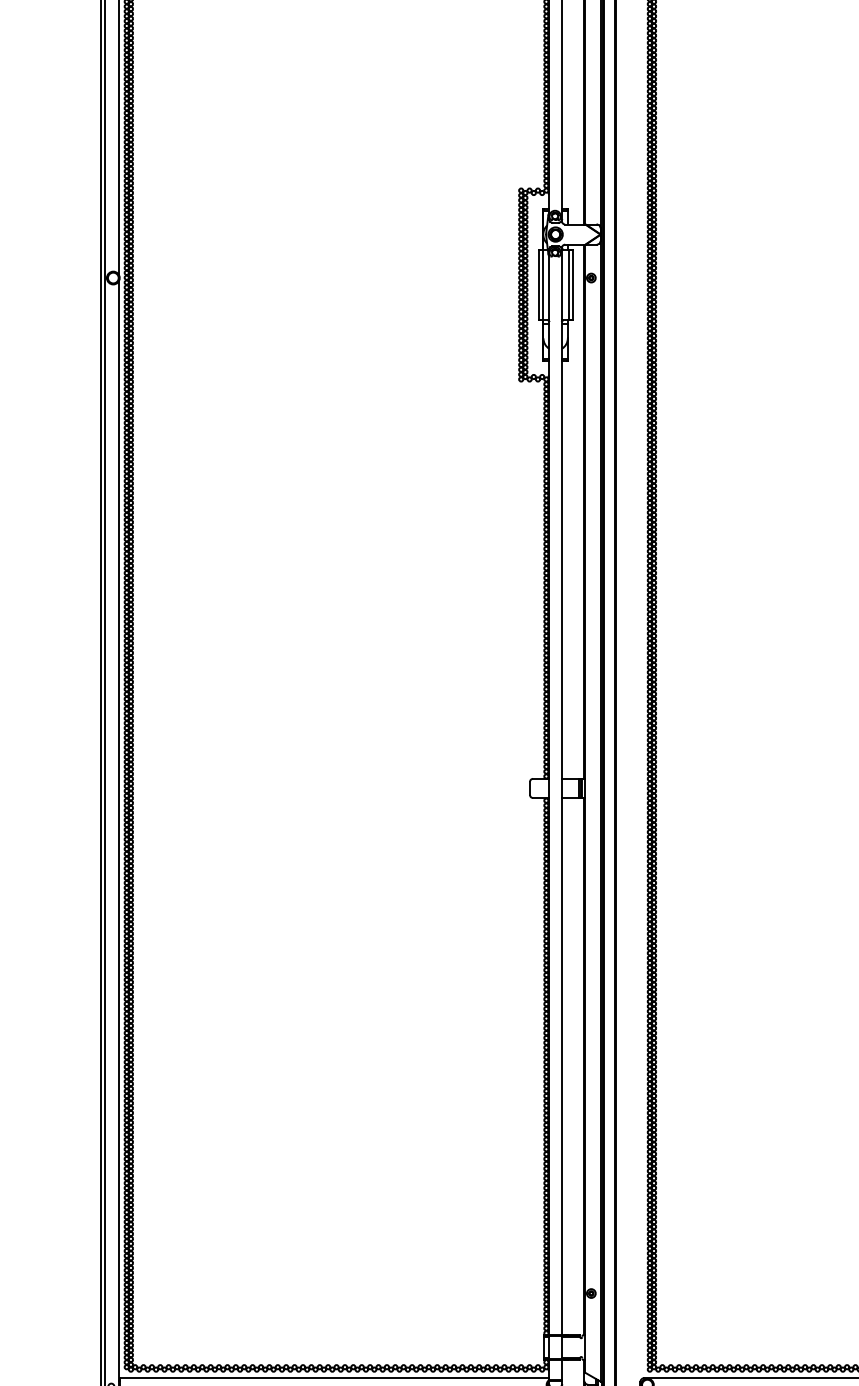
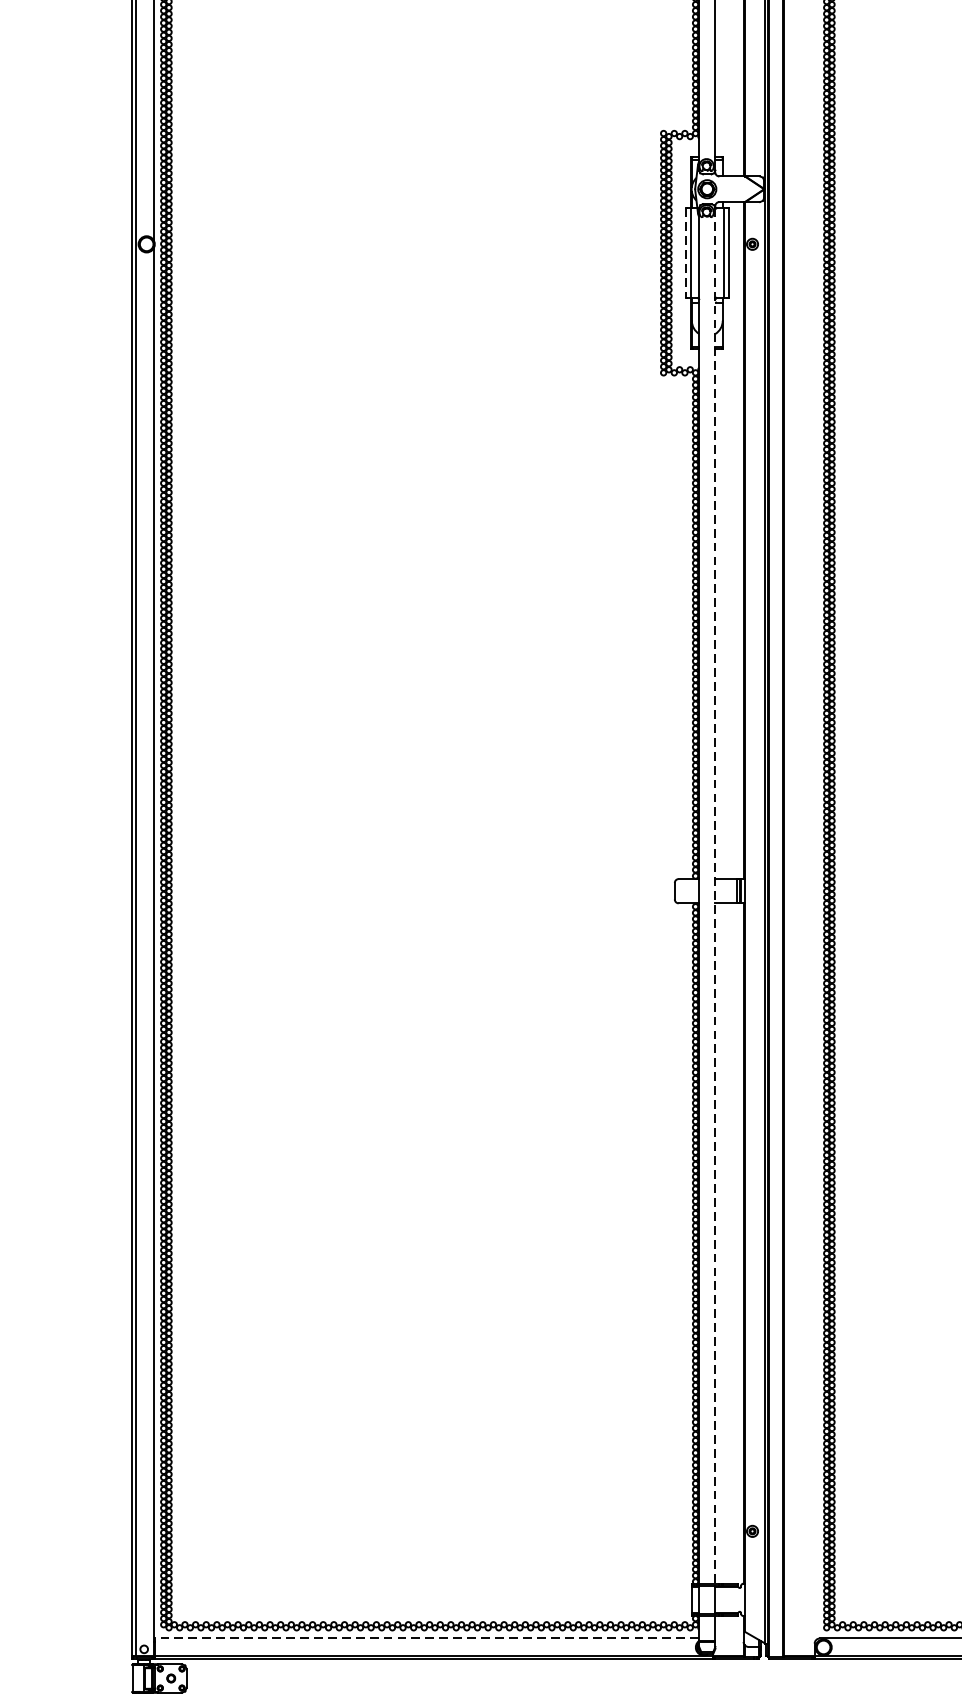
line: (538, 285) -> (685, 253), solid -> dashed
line: (562, 792) -> (715, 896), solid -> dashed
line: (334, 1378) -> (427, 1639), solid -> dashed

